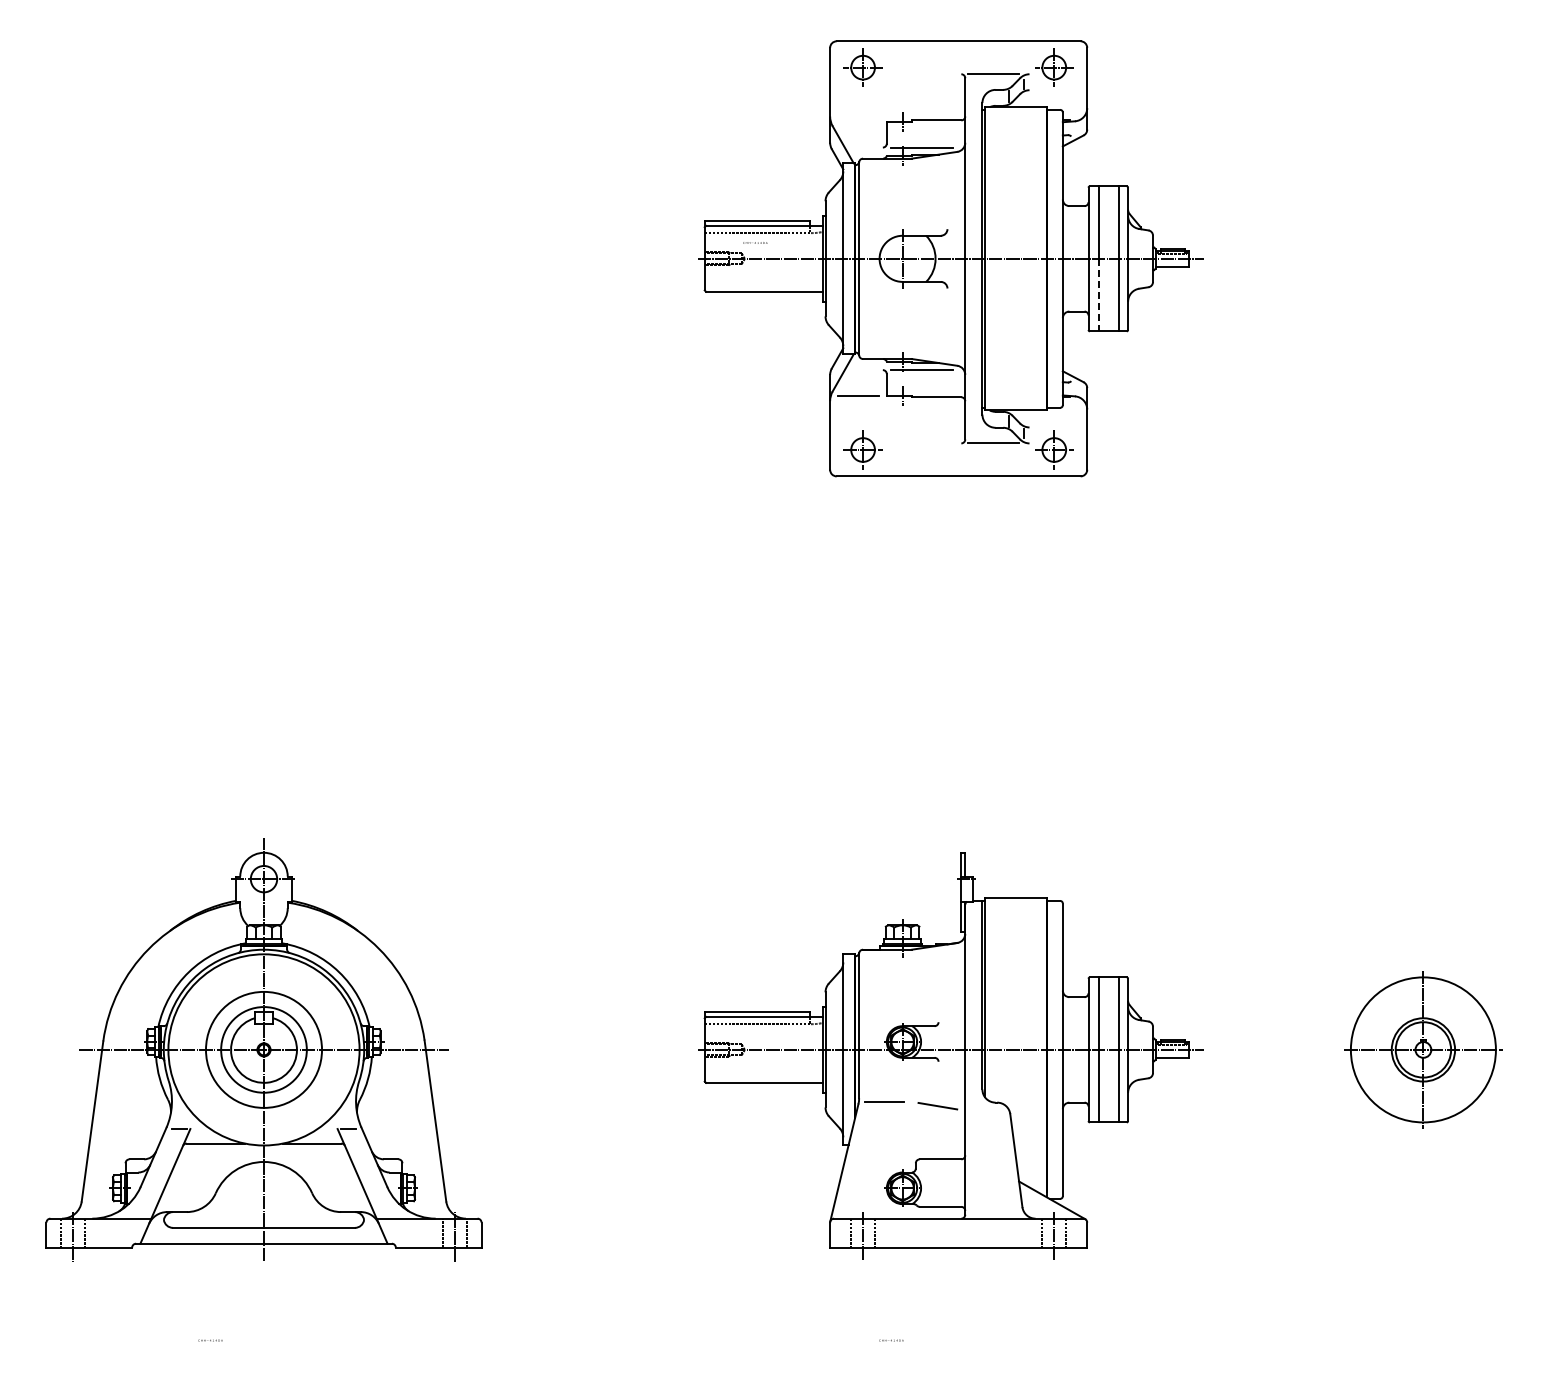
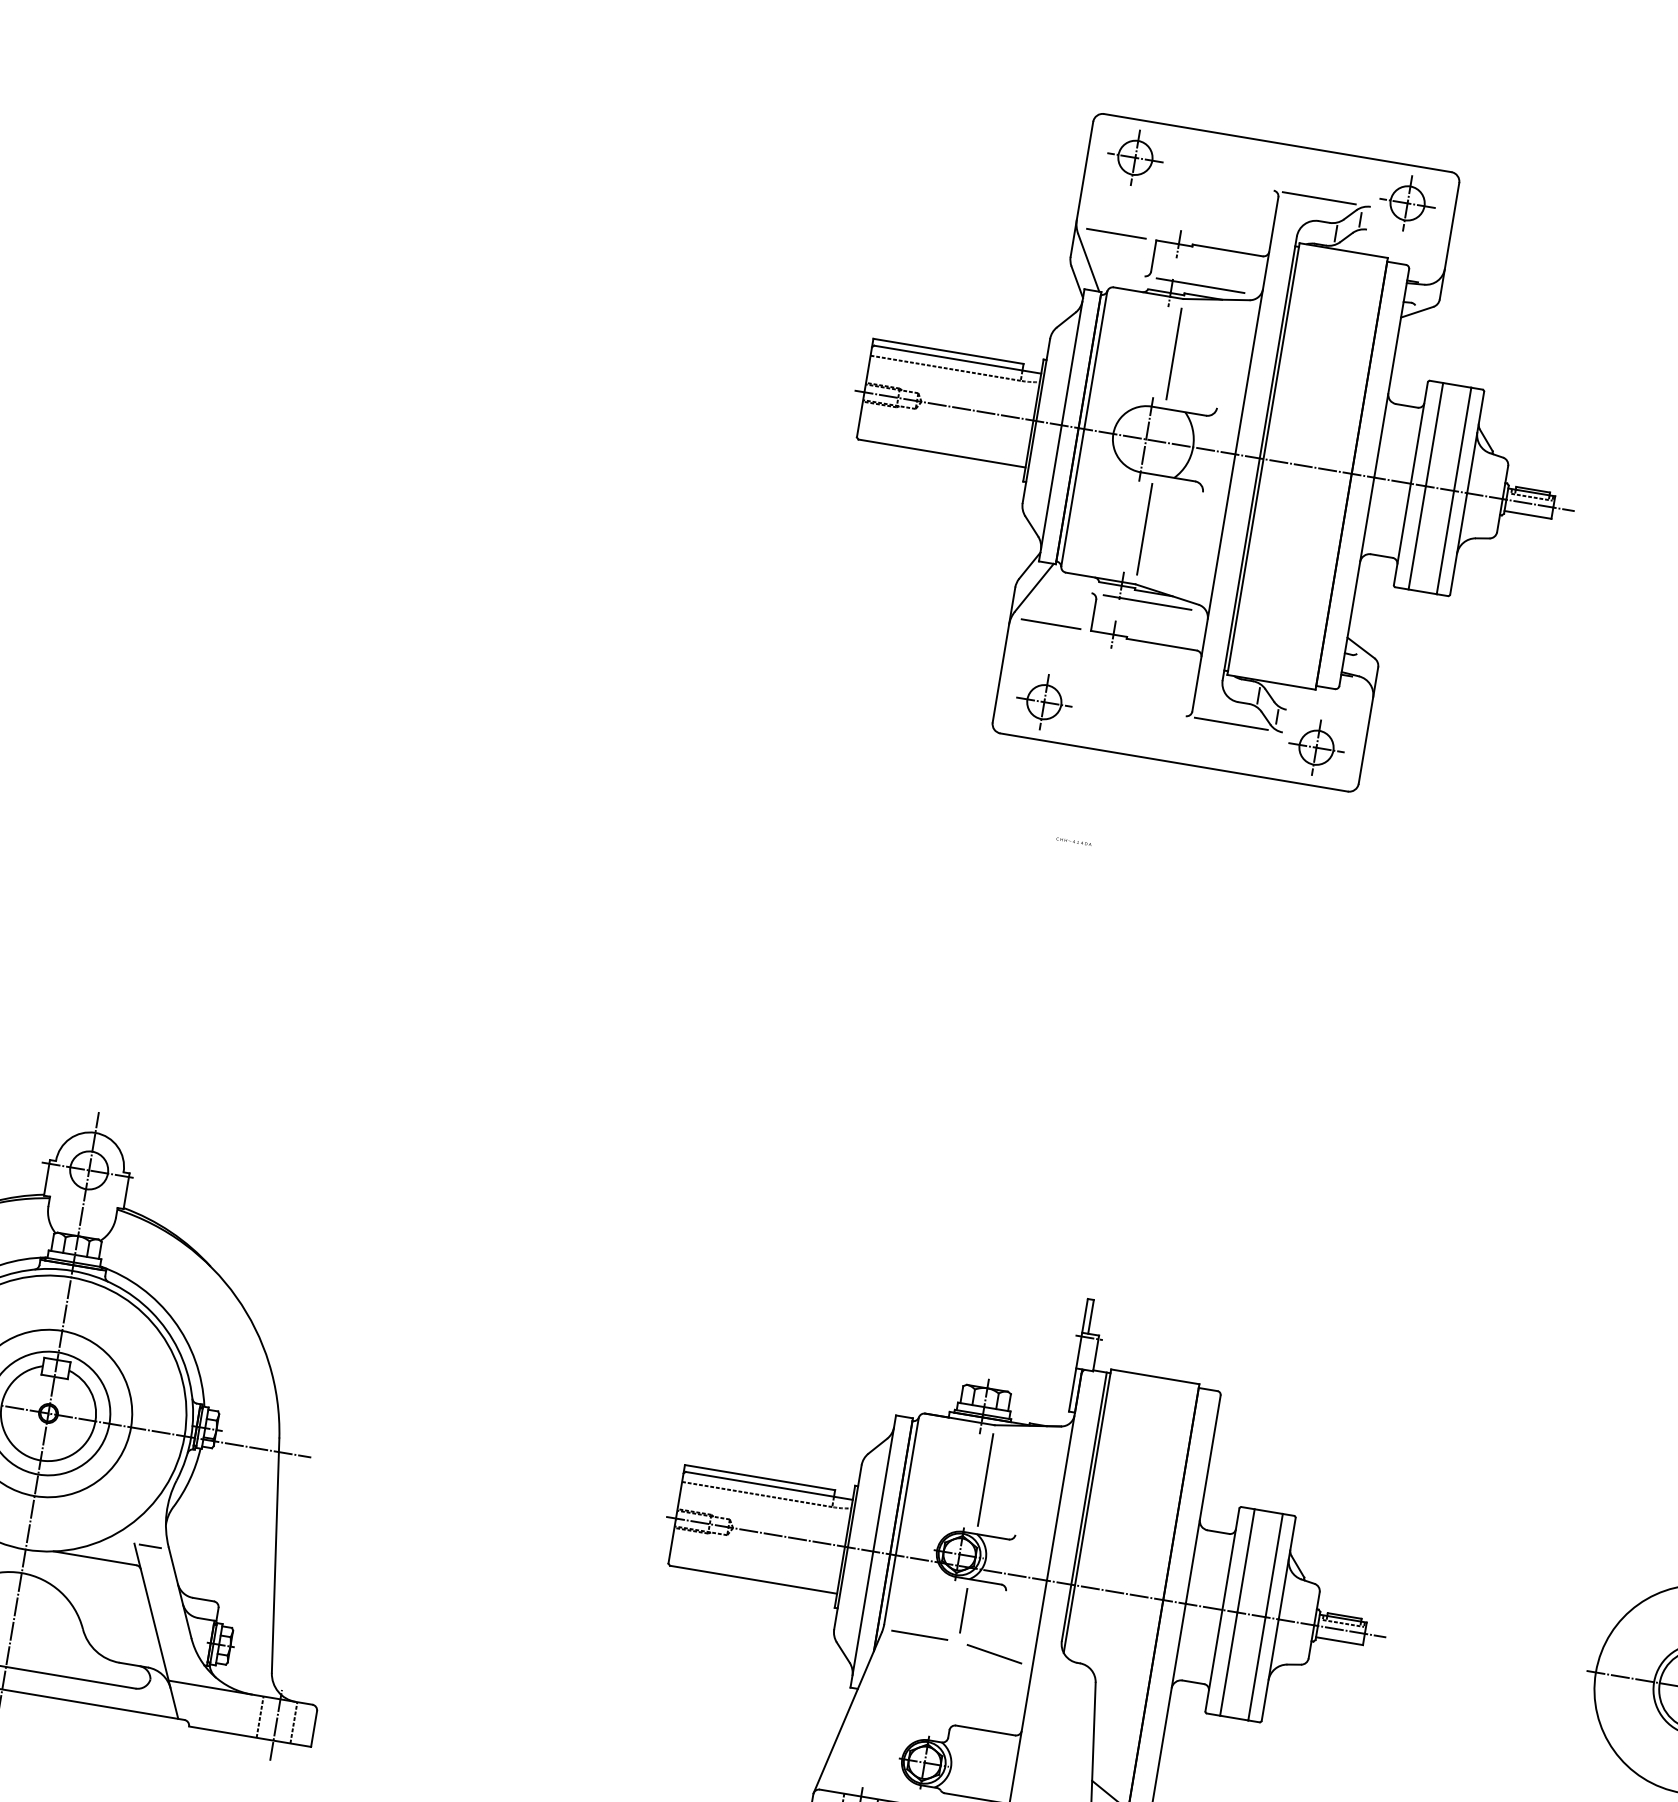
line: (858, 121) -> (1116, 233), added
line: (911, 197) -> (1173, 354), added
text: (755, 242) -> (1074, 841), moved
line: (1099, 295) -> (1417, 538), dashed -> solid
line: (911, 320) -> (1144, 529), added
line: (911, 988) -> (984, 1480), added
line: (911, 1079) -> (963, 1609), added

